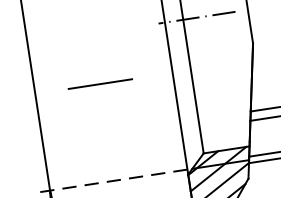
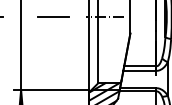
line: (100, 83) -> (53, 16), moved
line: (111, 180) -> (51, 89), dashed -> solid

